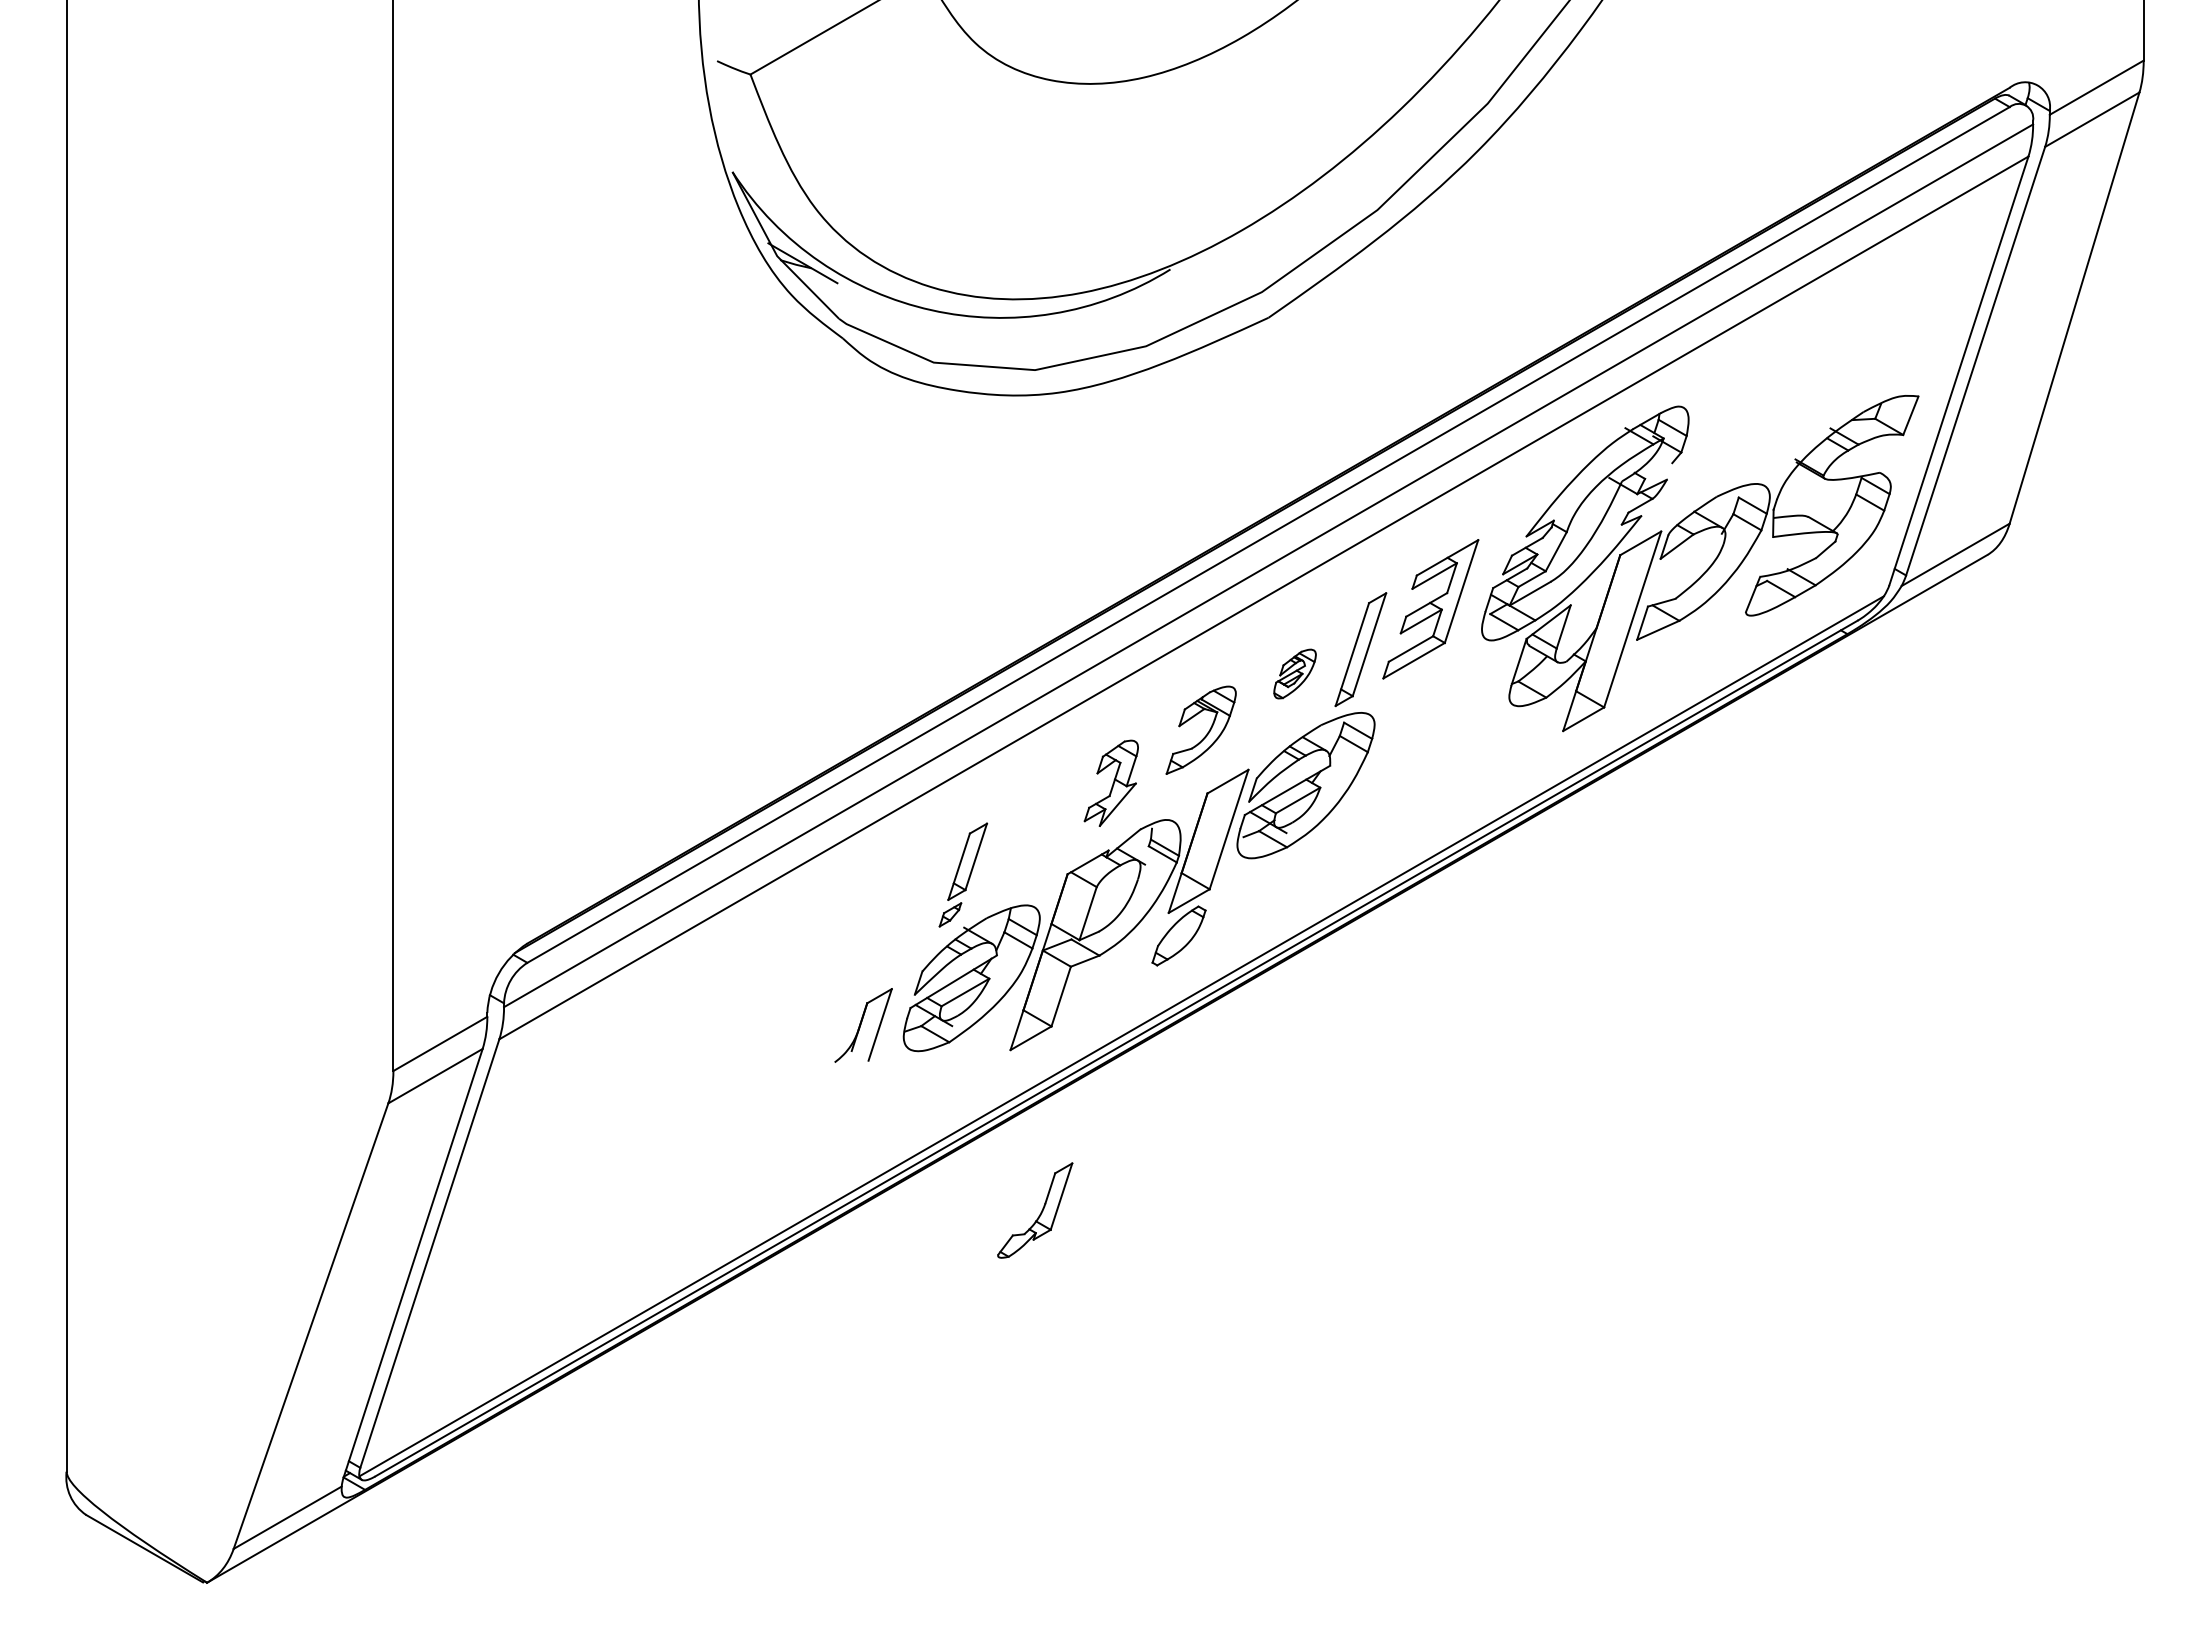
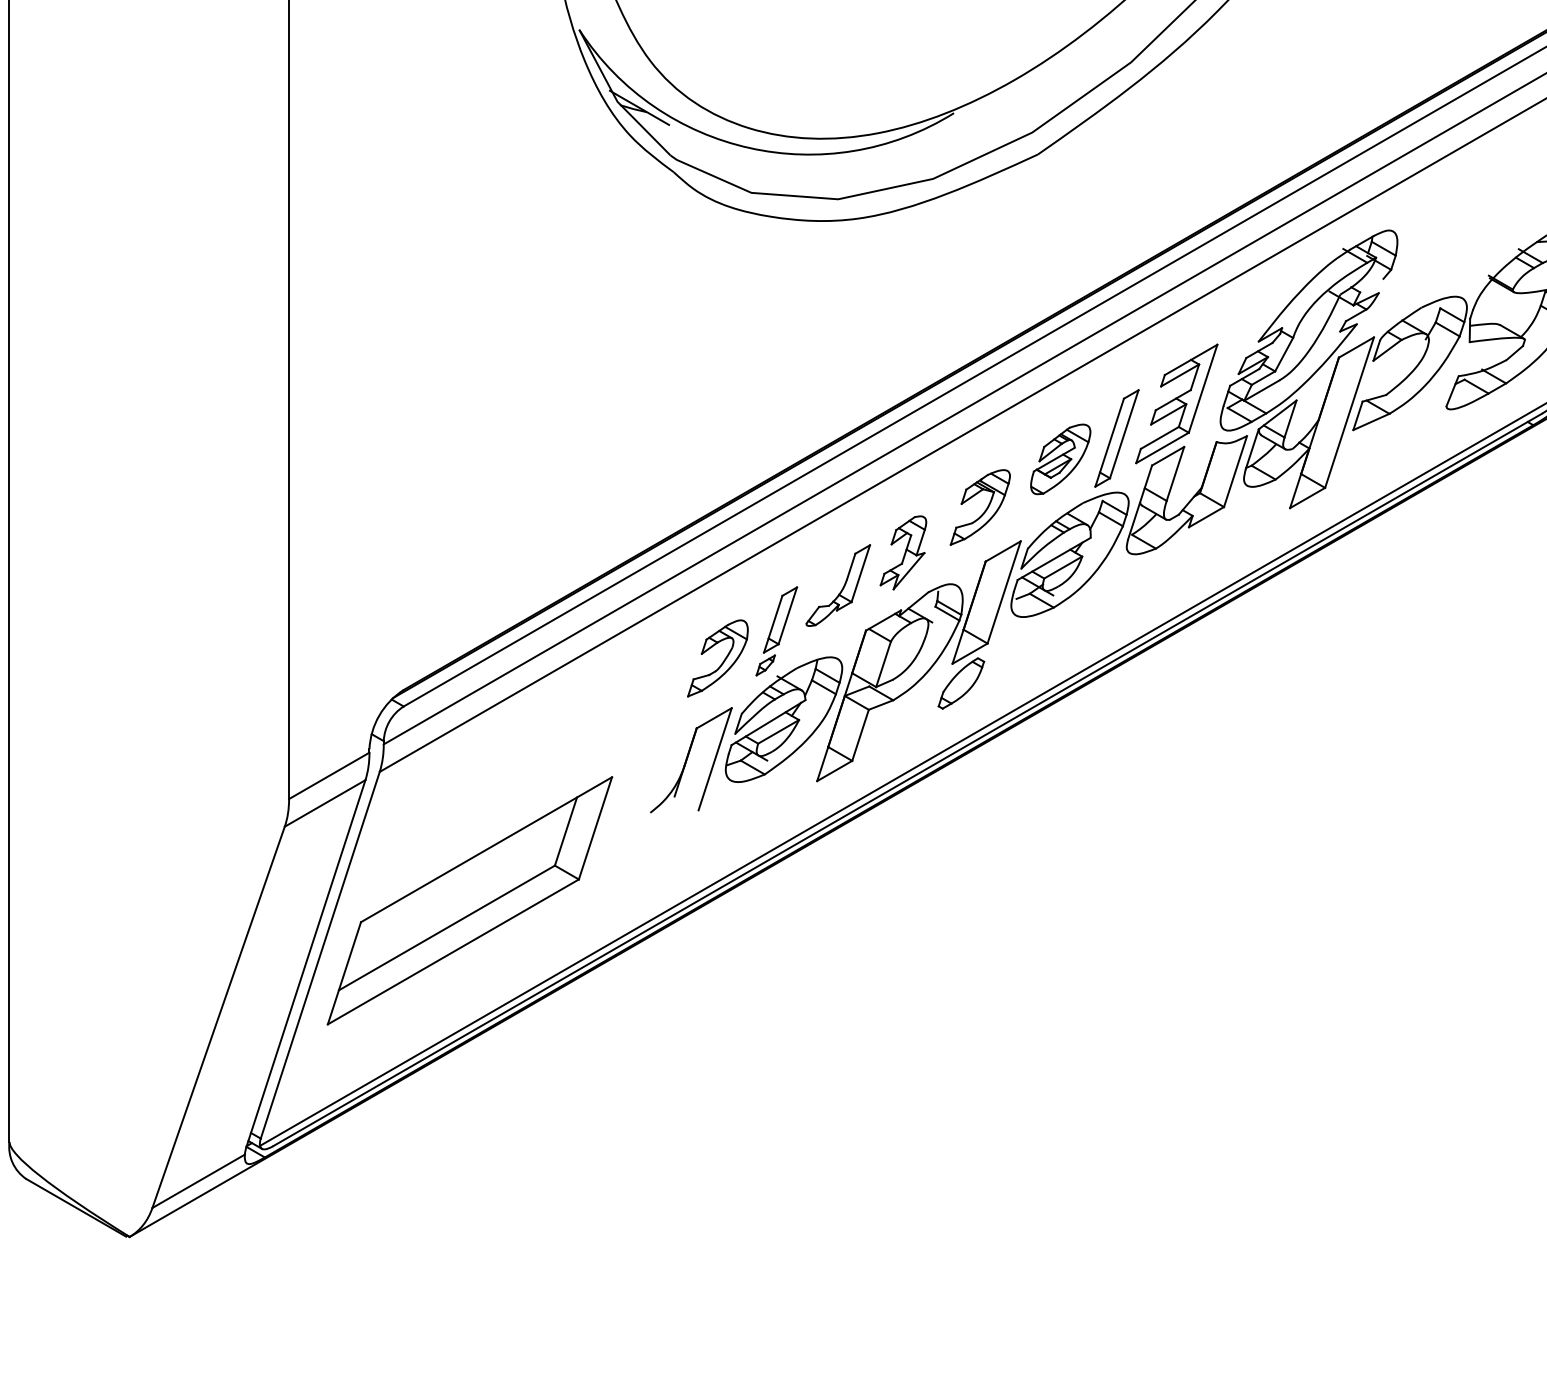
part: (1294, 673) -> (1060, 458), size x1.67
part: (1447, 720) -> (1191, 499), added
part: (899, 911) -> (722, 662), added
part: (863, 1025) -> (691, 760), size x1.67
part: (604, 1189) -> (469, 900), added
part: (1035, 1210) -> (838, 585), moved

